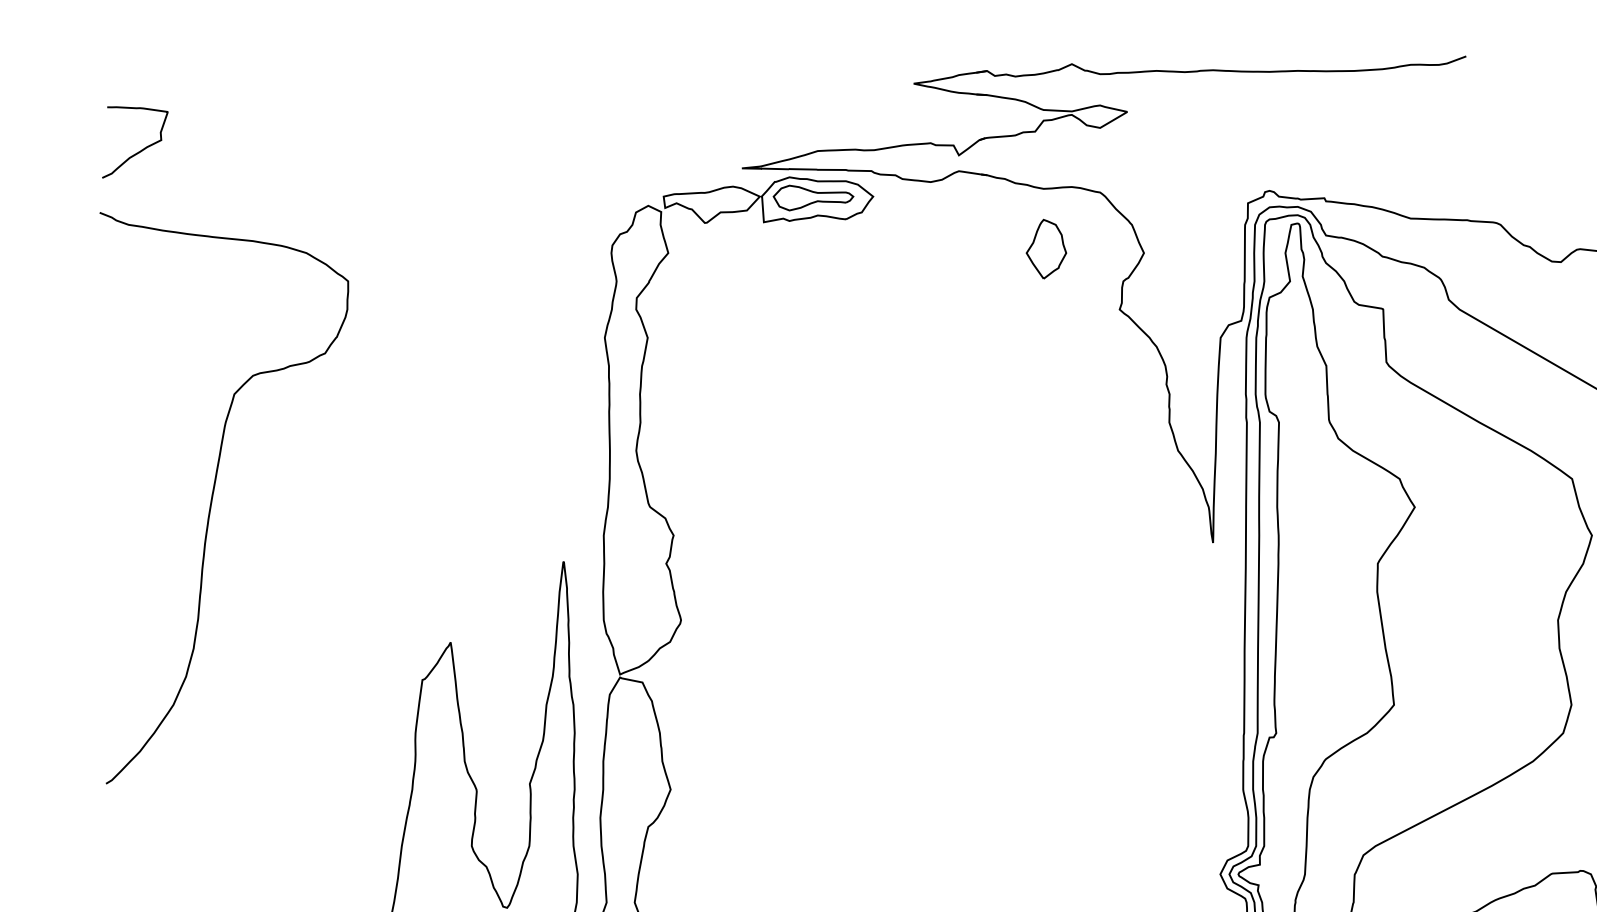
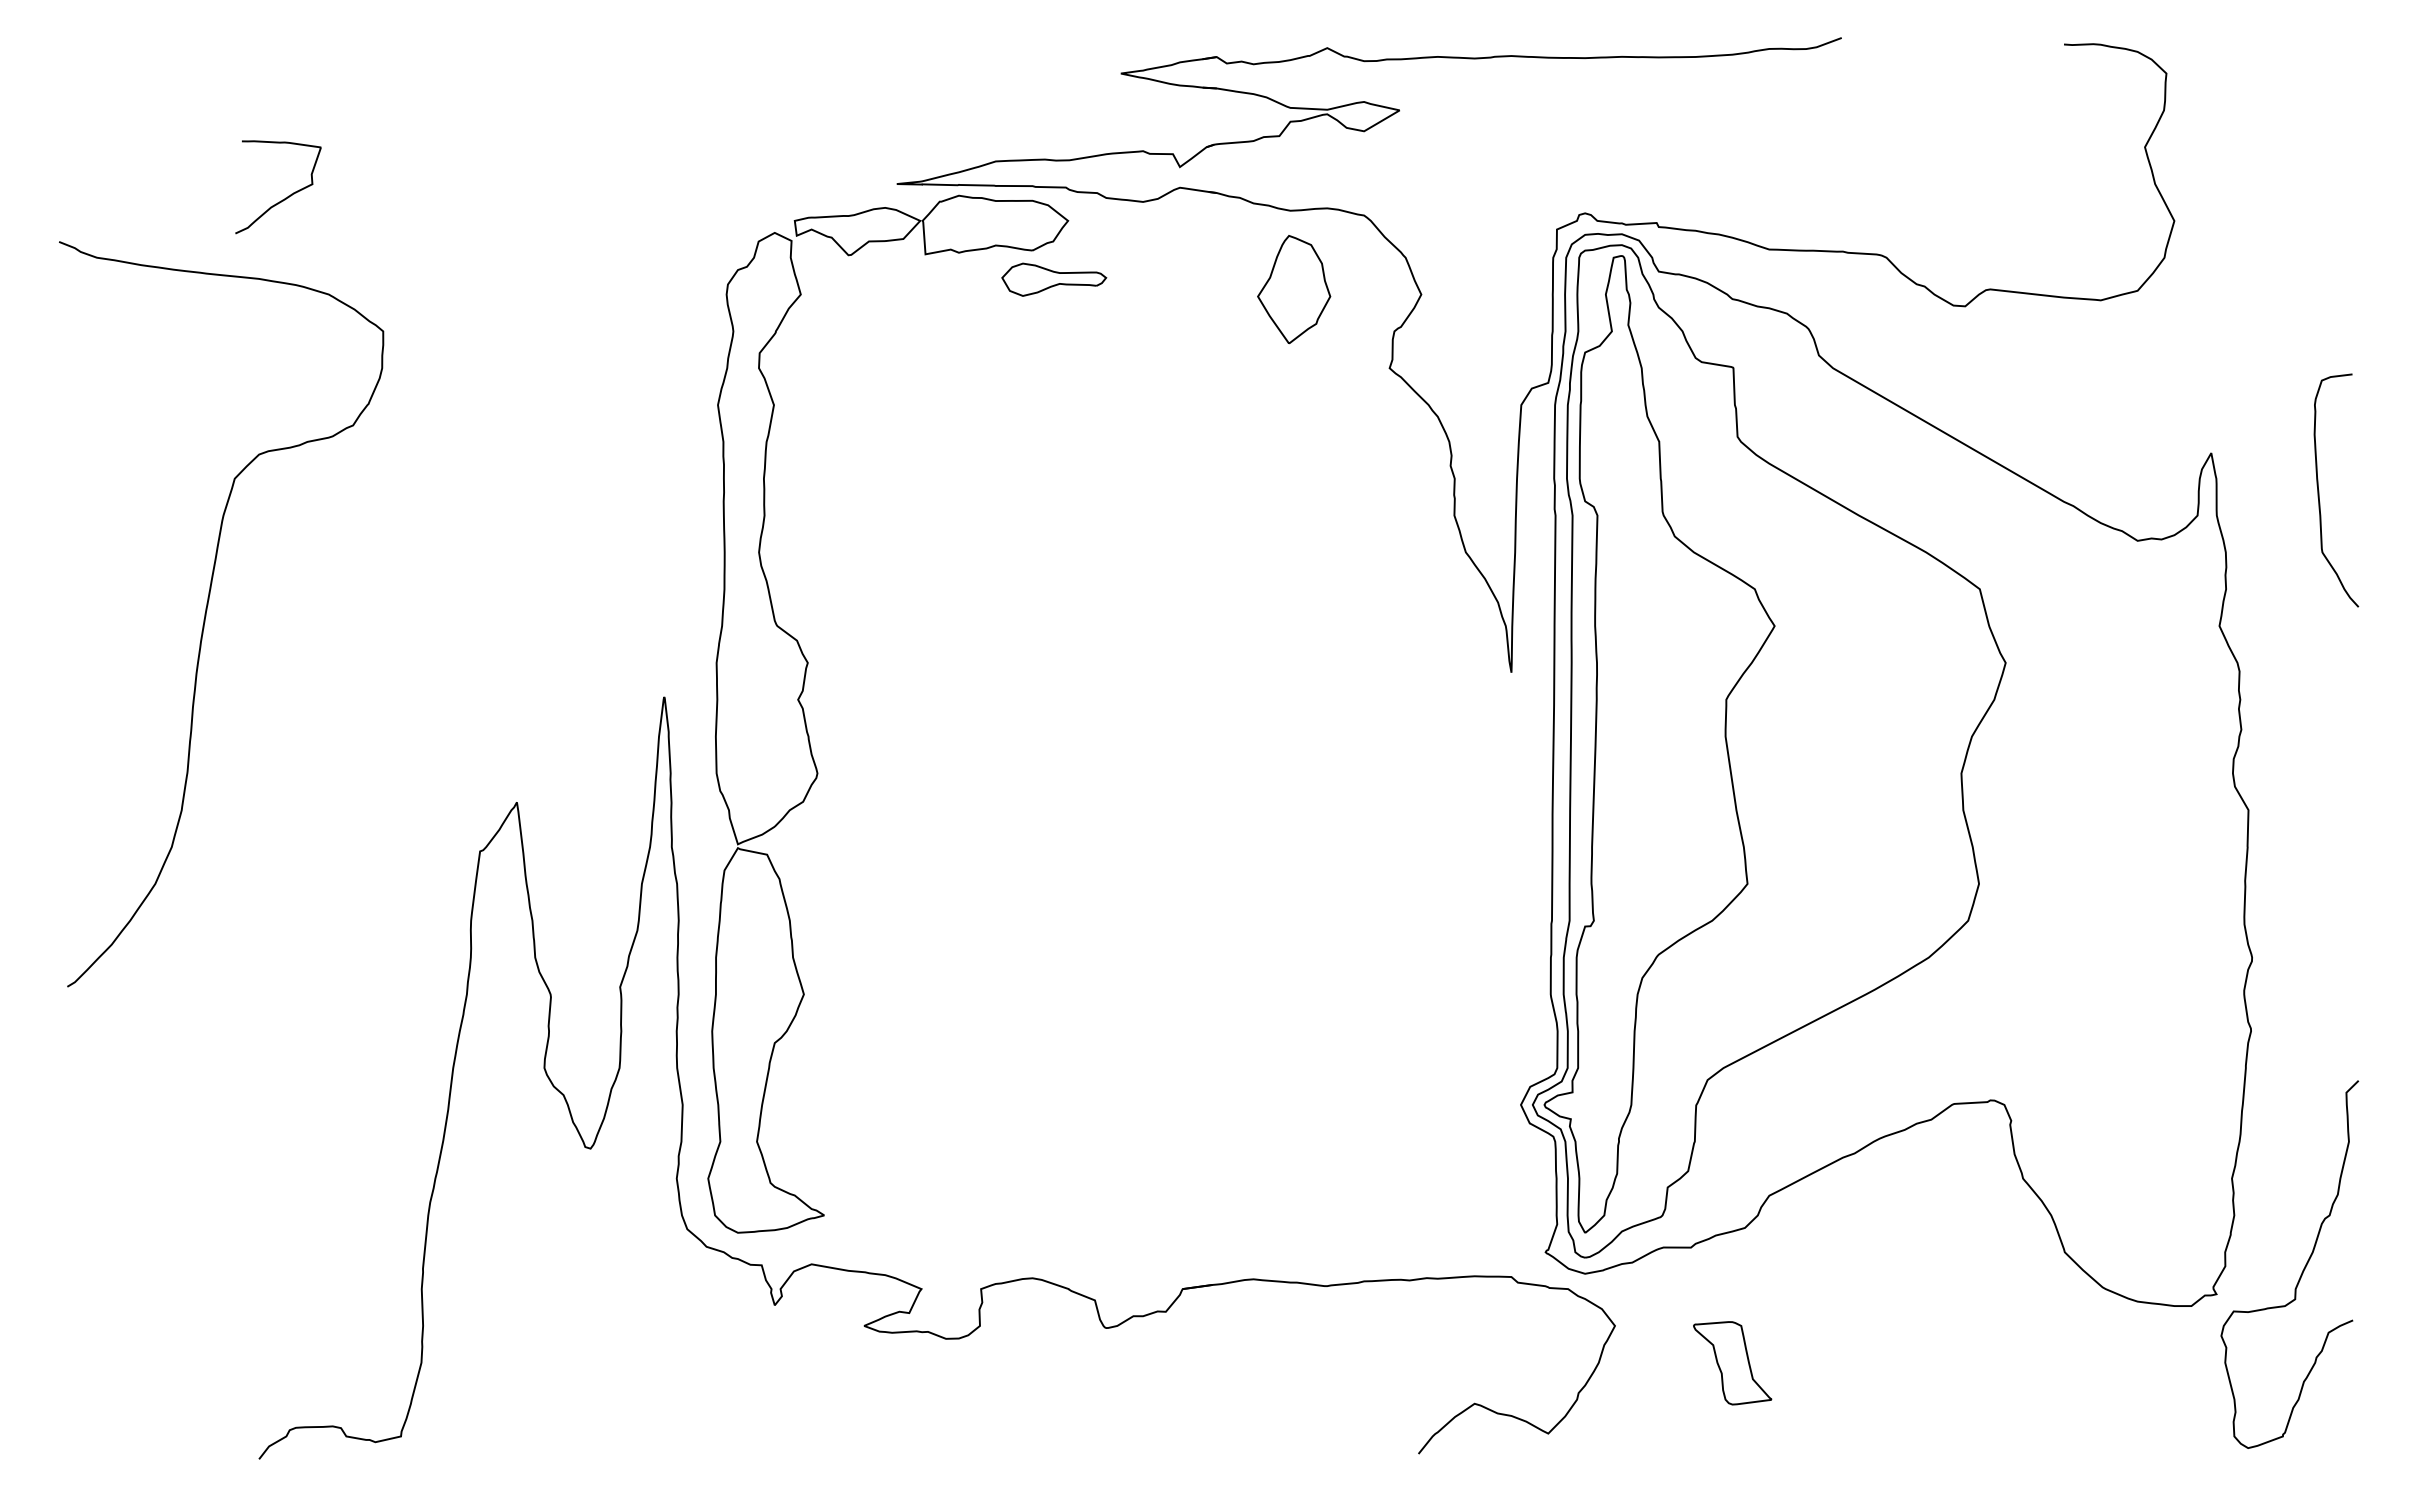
curve: (140, 150) -> (285, 197), moved
part: (813, 197) -> (1054, 279), moved
part: (1046, 249) -> (1293, 289), size x1.4

